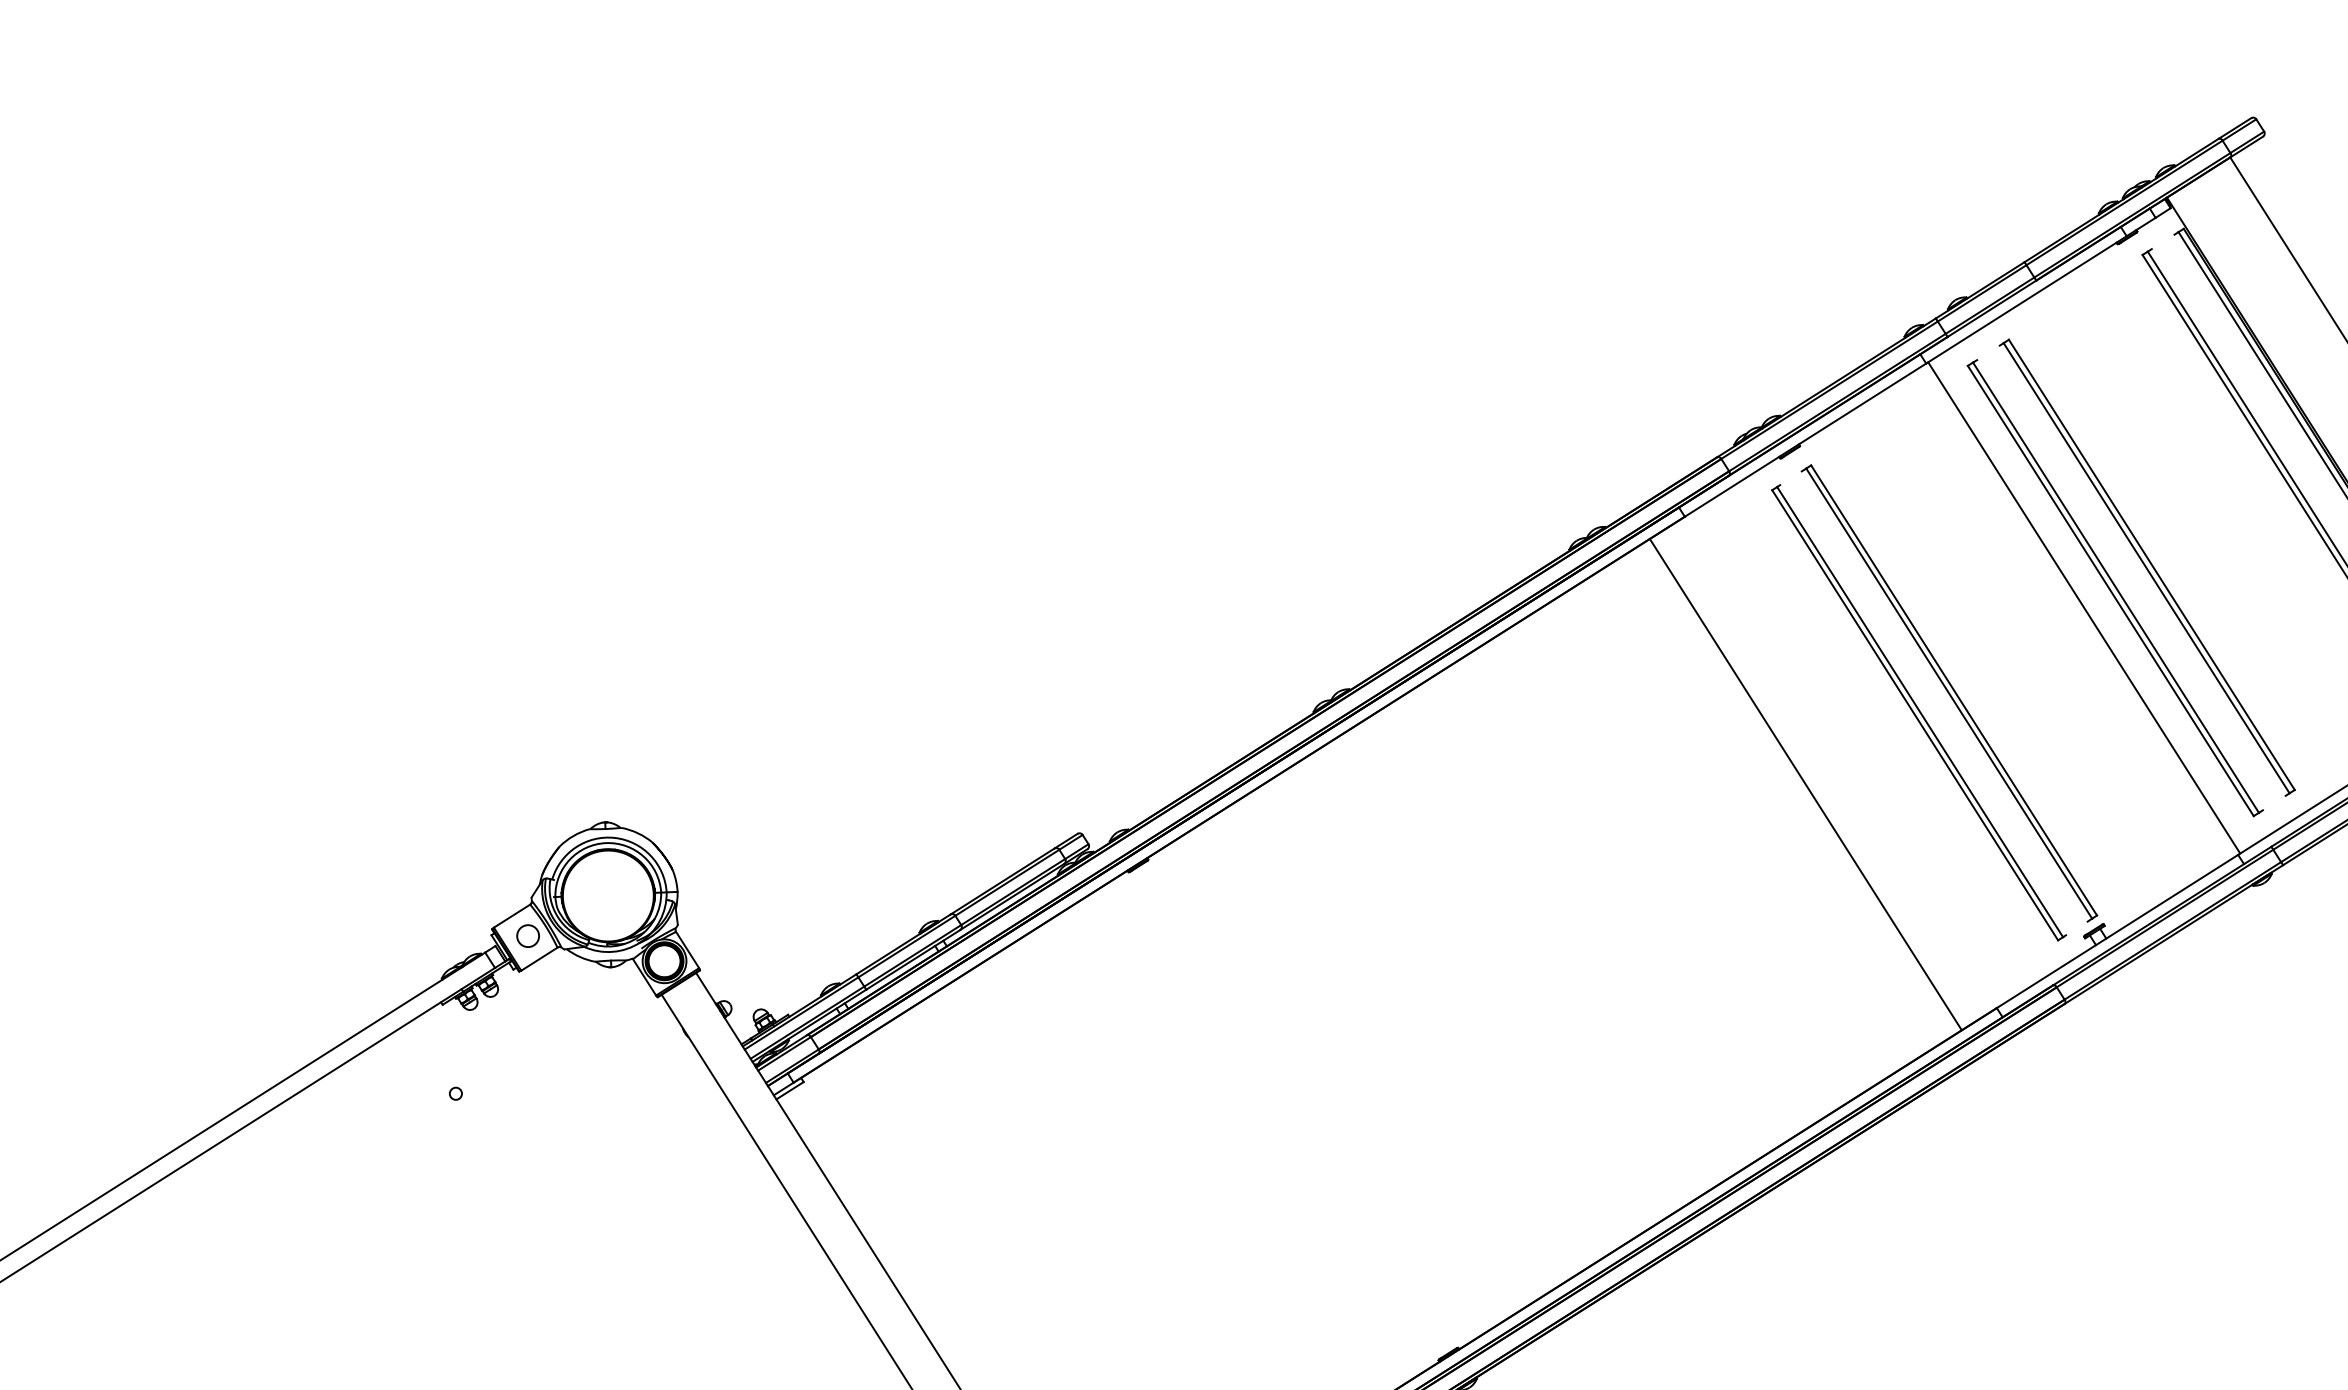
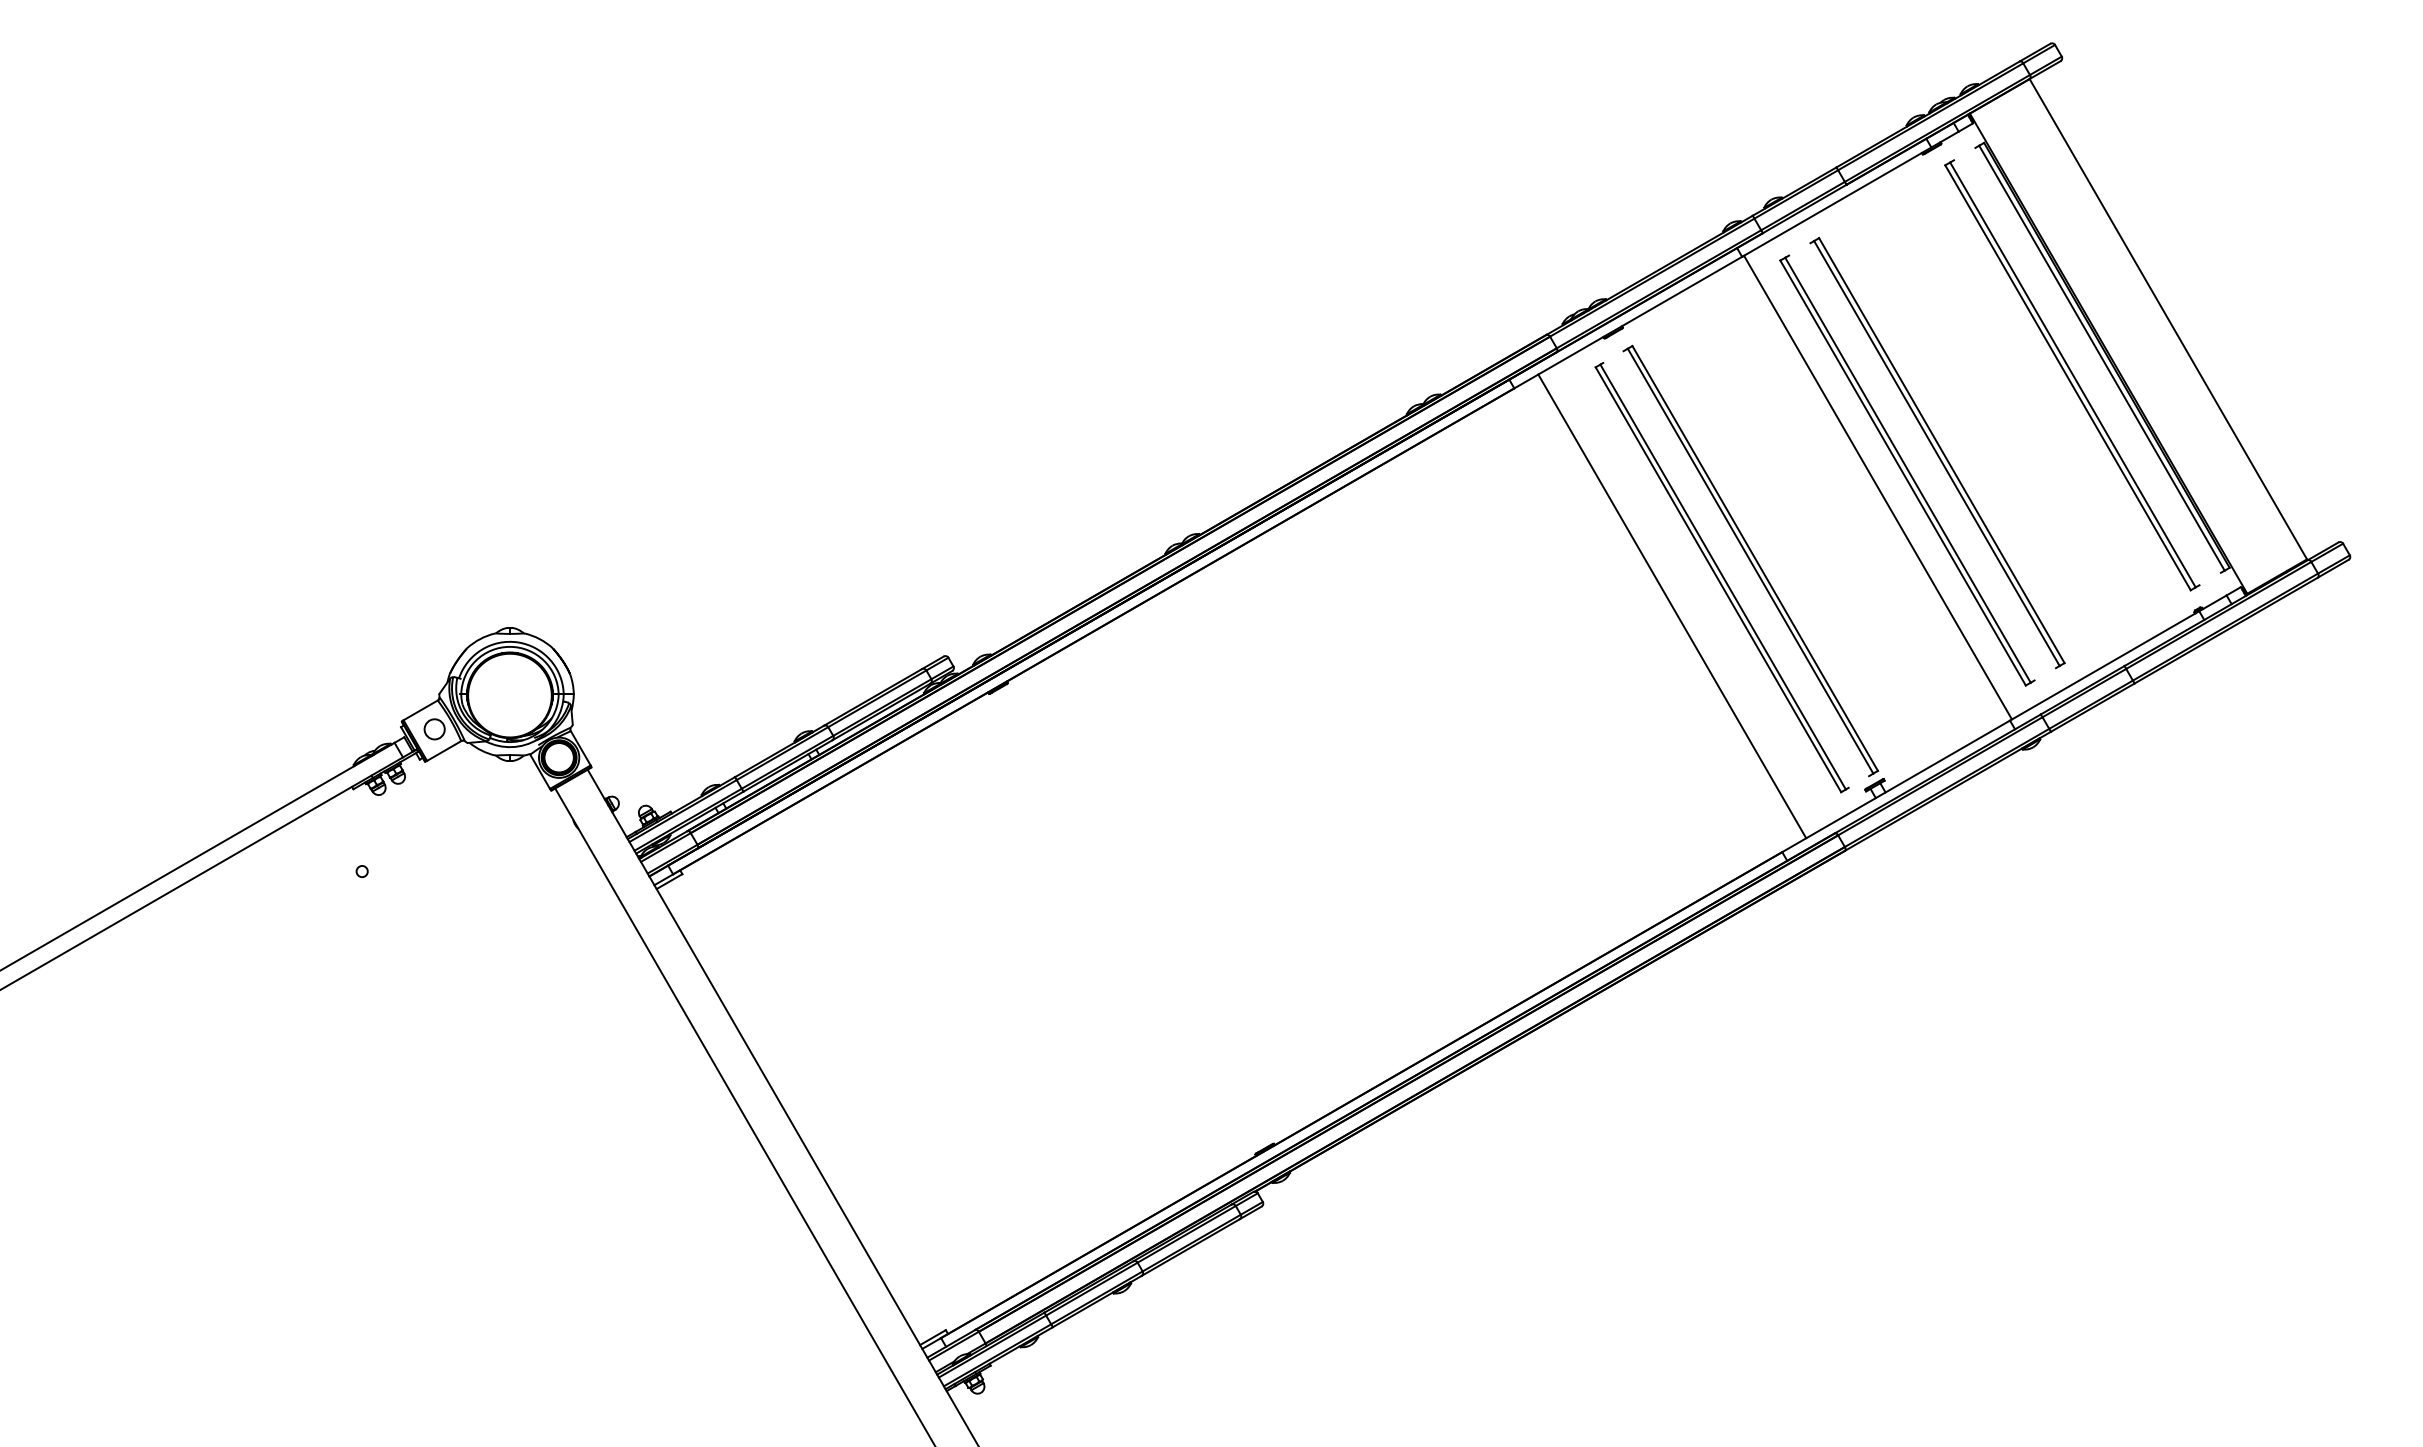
line: (1806, 784) -> (1672, 606), moved

